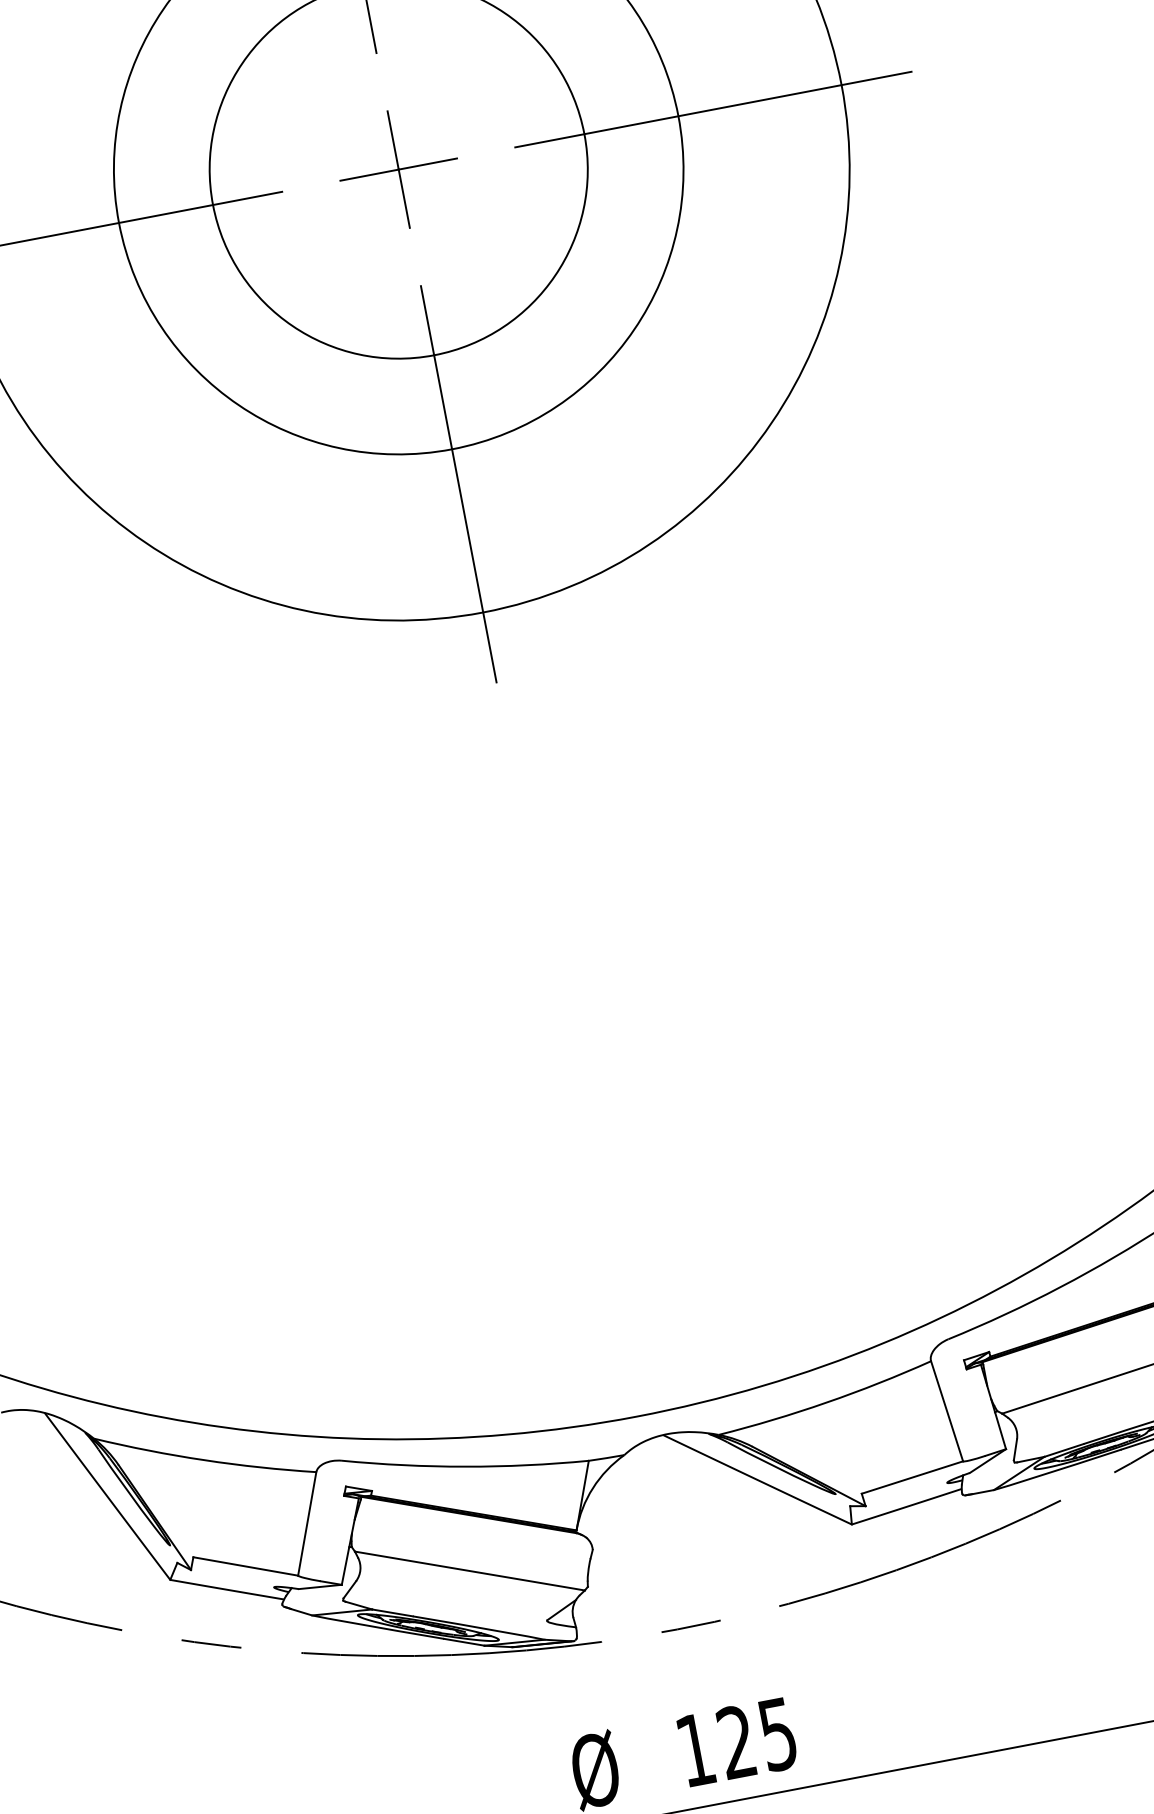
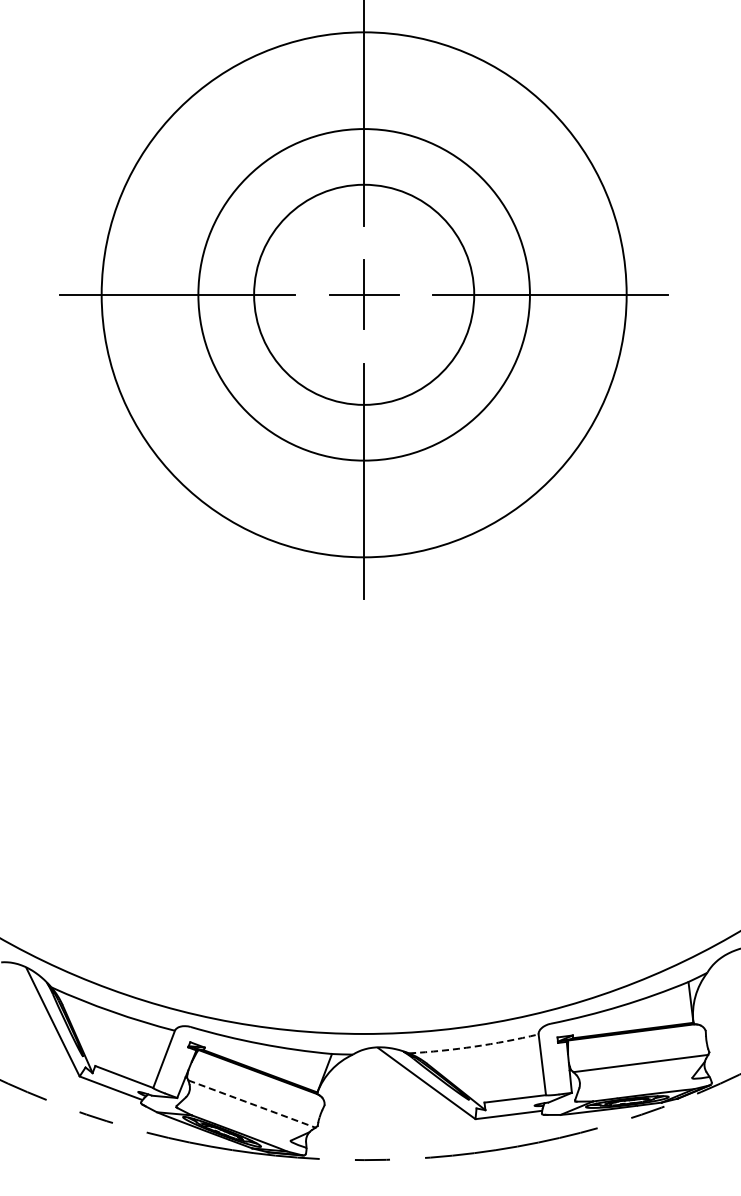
arc: (826, 1402) -> (474, 1046), solid -> dashed
line: (469, 1571) -> (251, 1104), solid -> dashed

